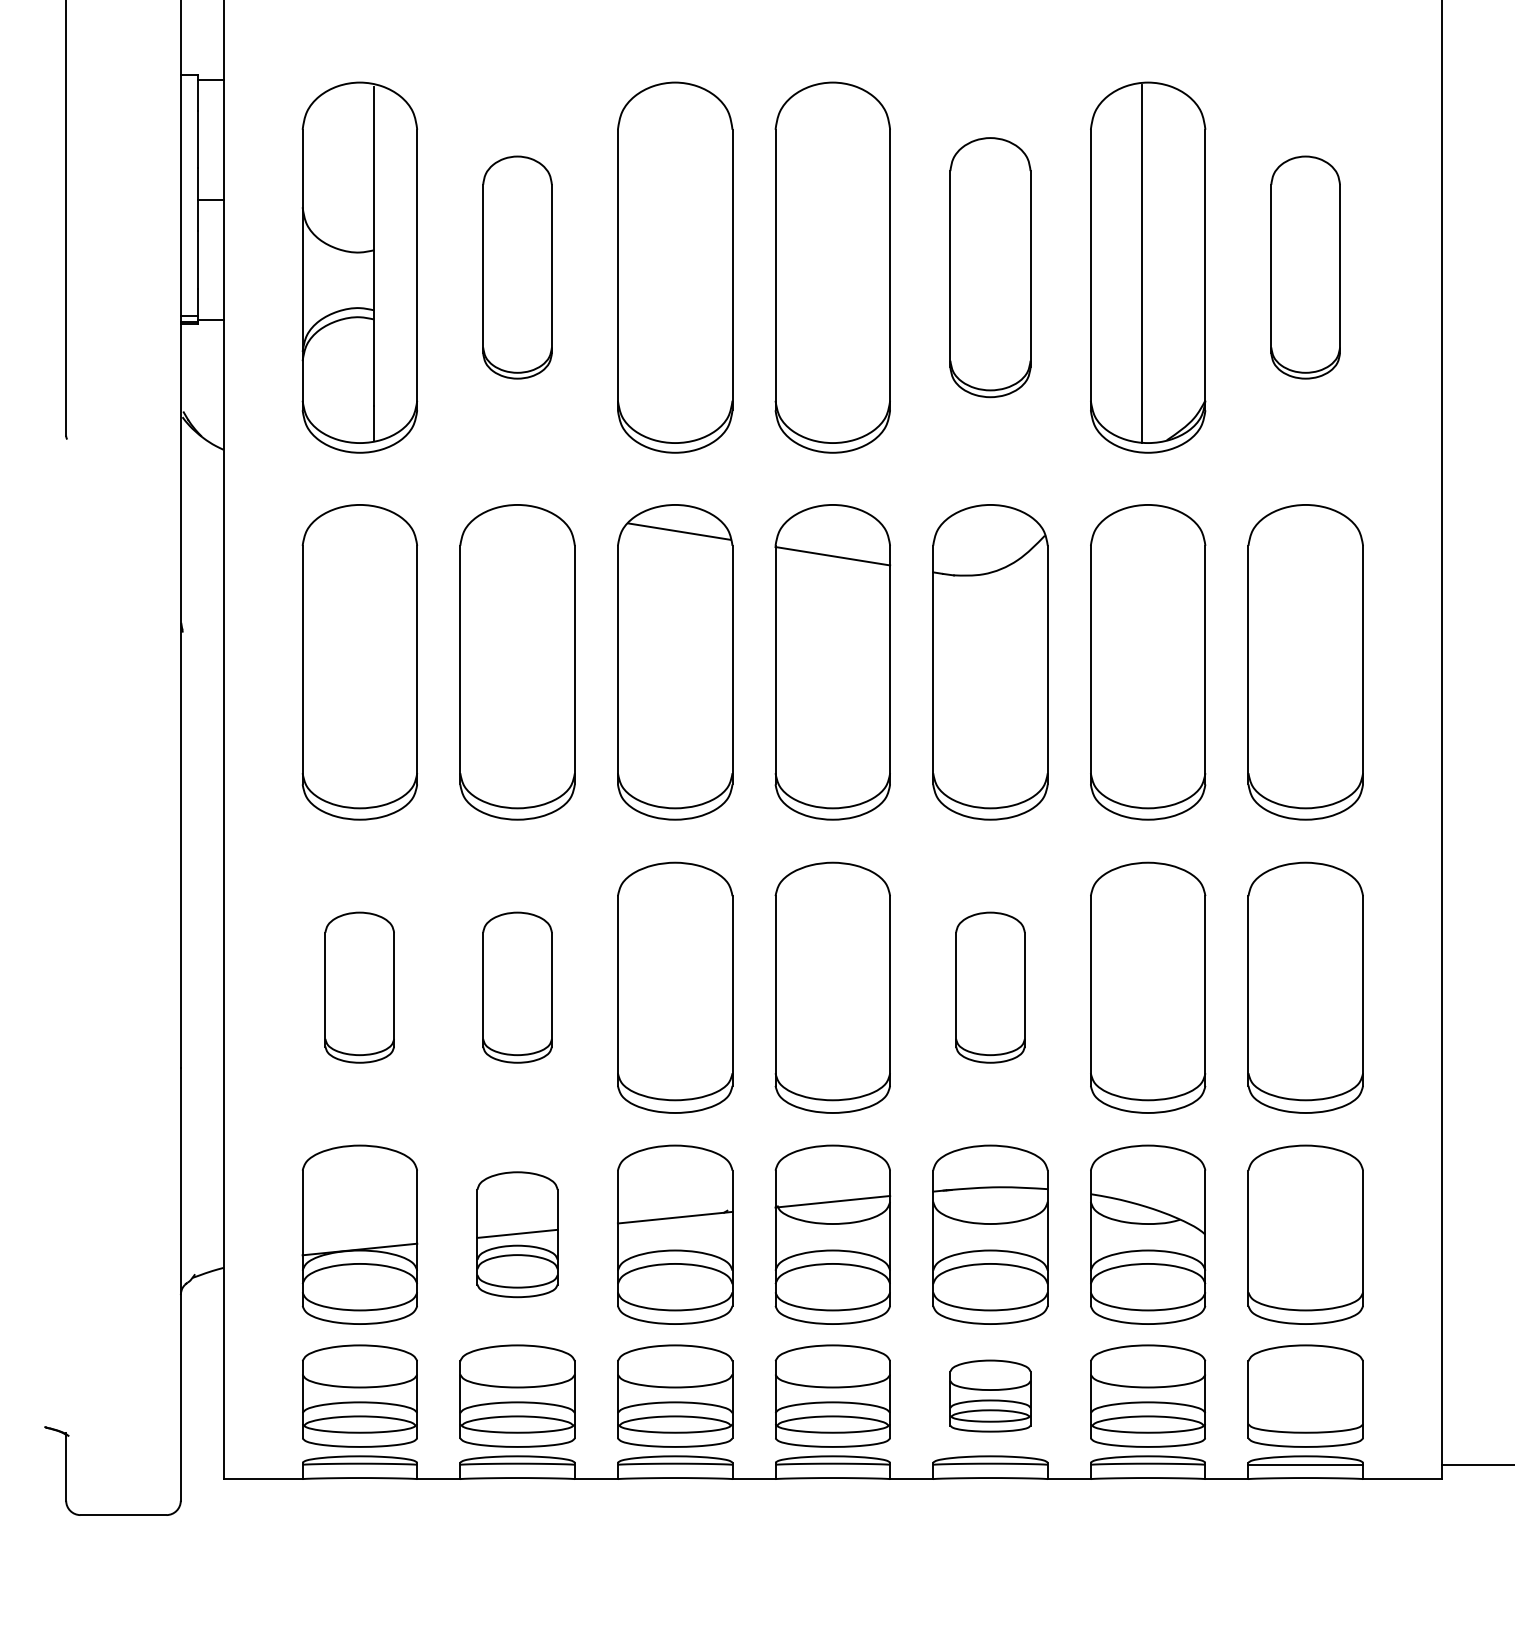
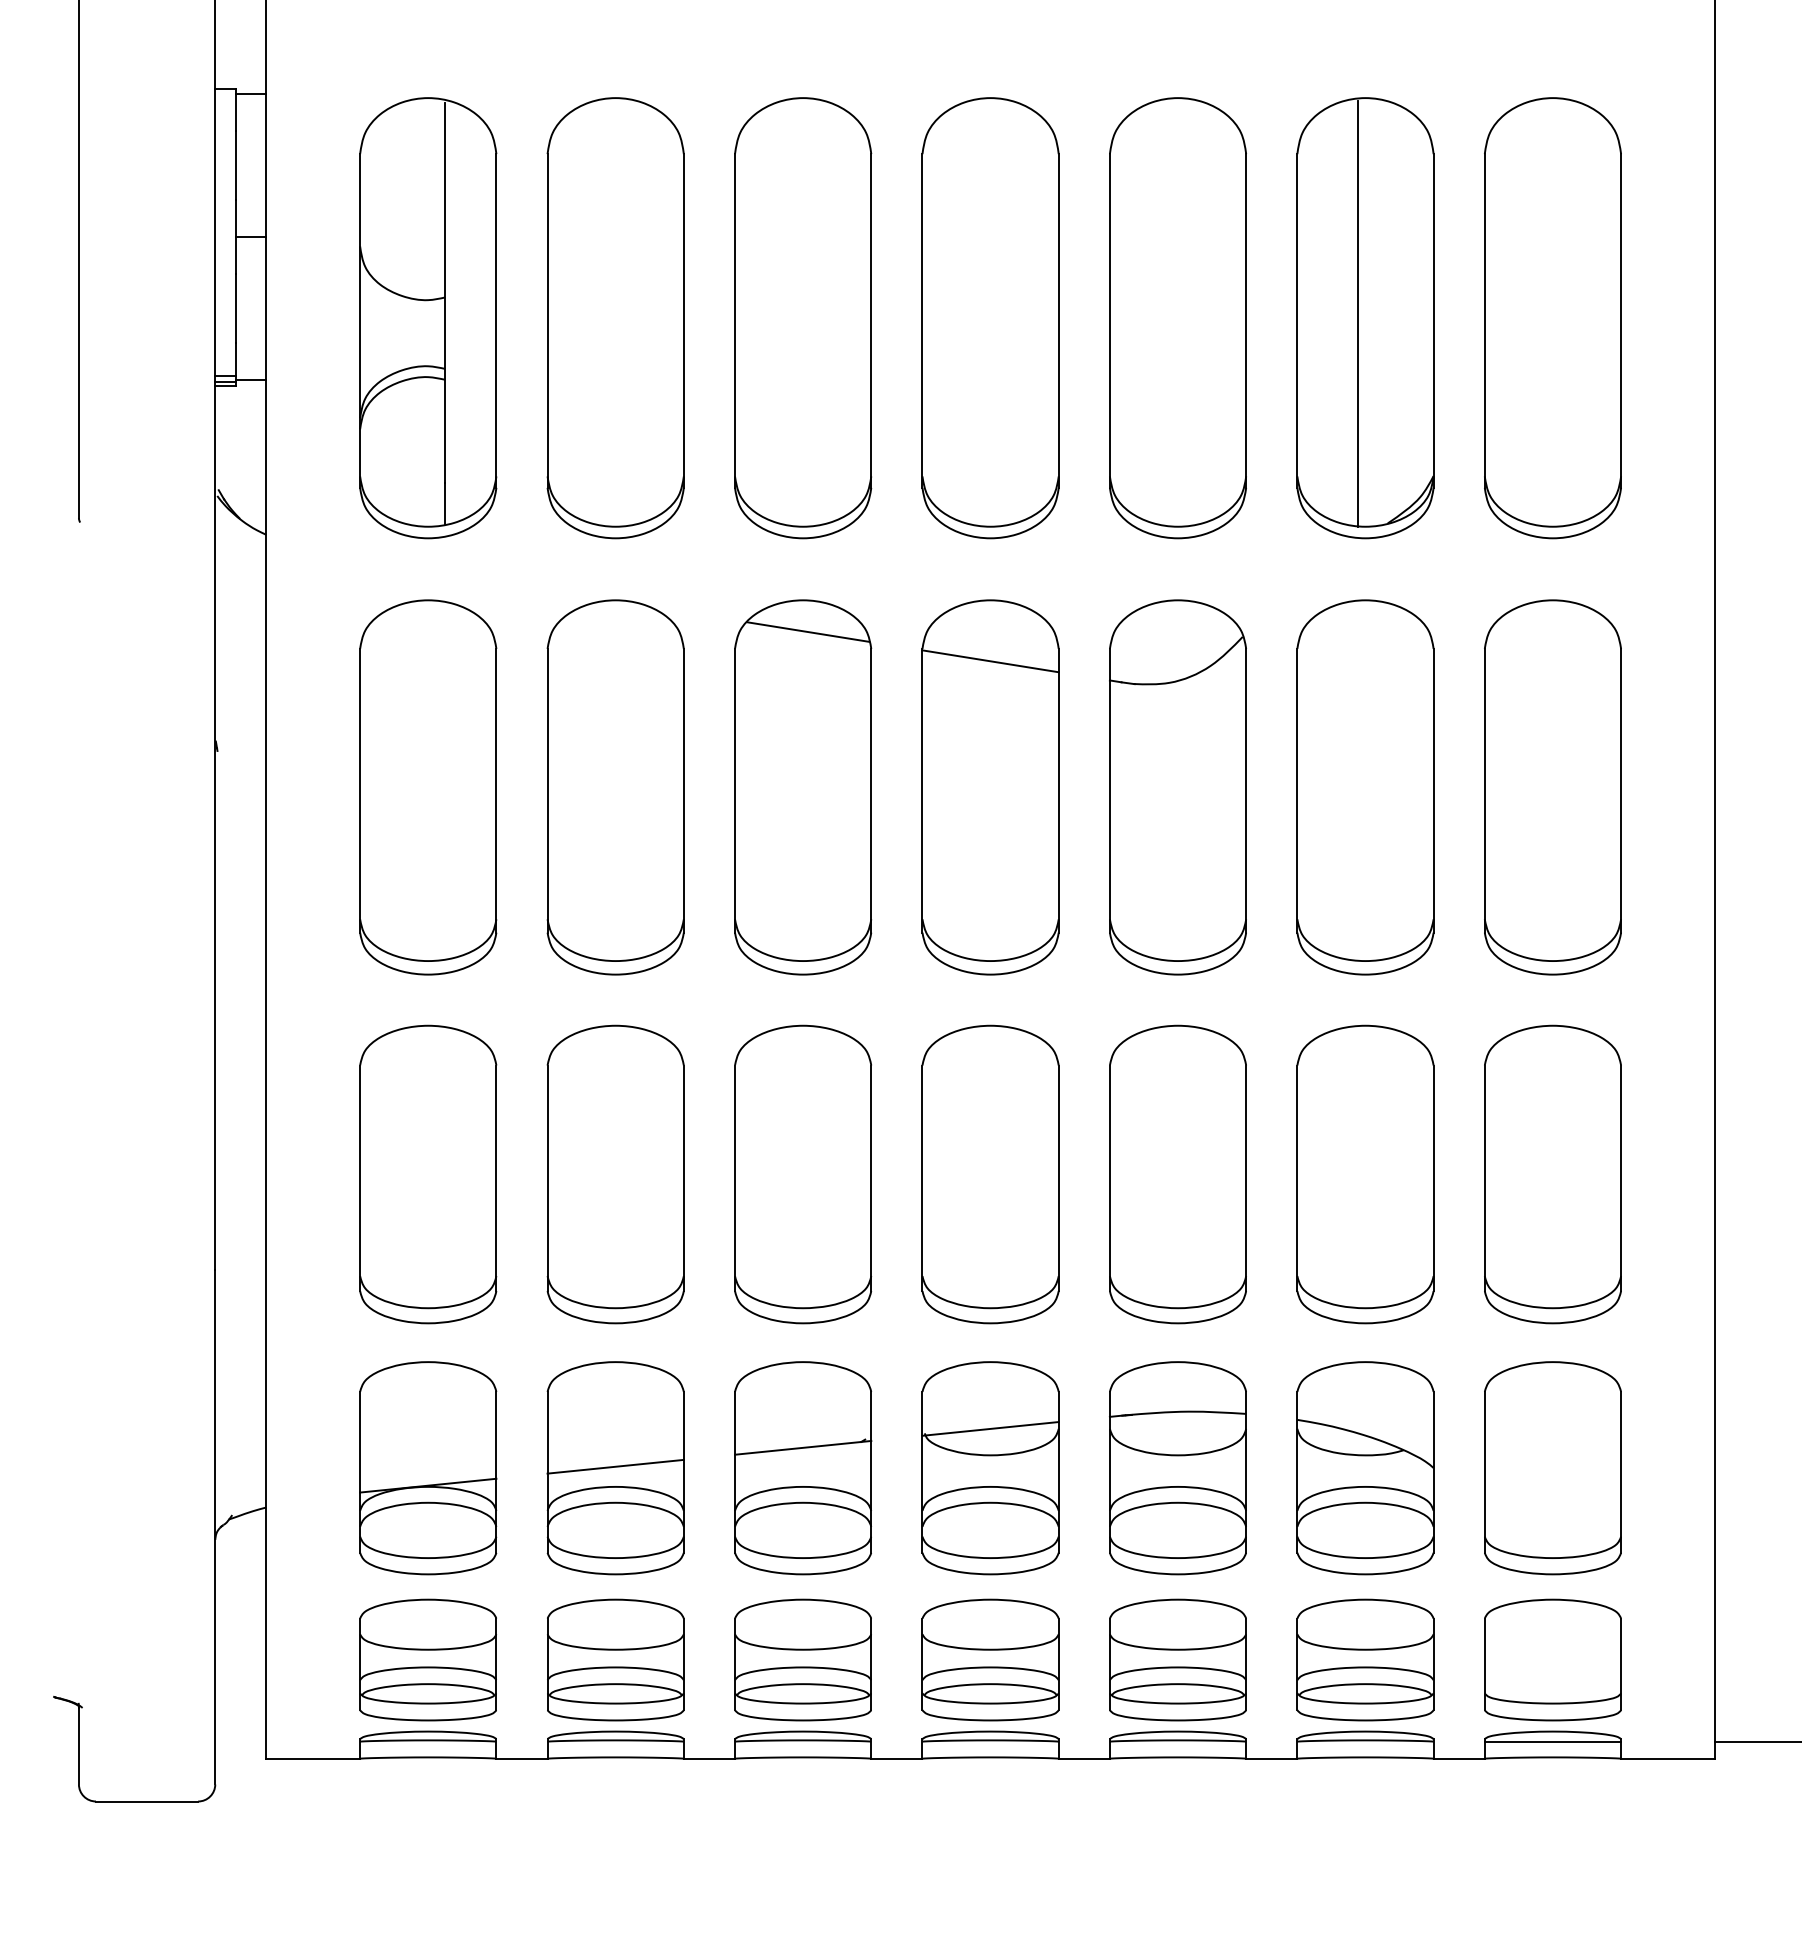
part: (517, 267) -> (615, 317), size x1.67
part: (990, 267) -> (1178, 317), size x1.43
part: (1305, 267) -> (1552, 317), size x1.67
part: (359, 987) -> (427, 1174), size x1.67
part: (517, 987) -> (615, 1174), size x1.67
part: (990, 987) -> (1178, 1174), size x1.67
part: (517, 1234) -> (615, 1467), size x1.43
part: (990, 1395) -> (1178, 1659), size x1.43

